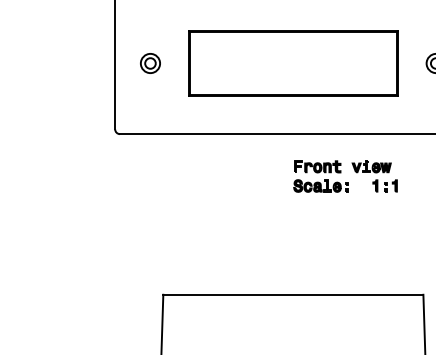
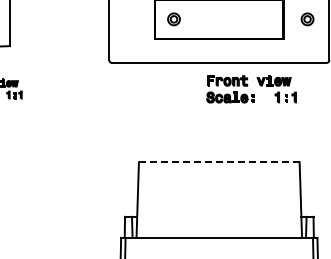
part: (149, 63) -> (173, 19), moved
part: (345, 175) -> (251, 88), size x1.4
line: (293, 295) -> (219, 162), solid -> dashed

